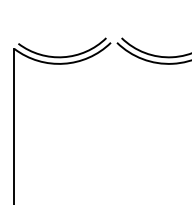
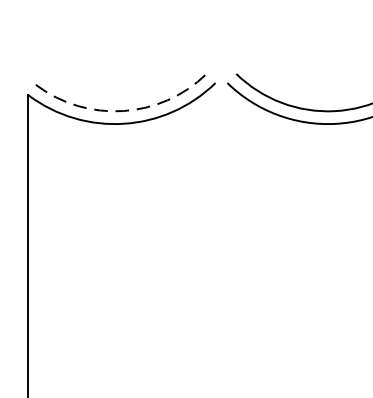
arc: (63, 57) -> (123, 111), solid -> dashed

